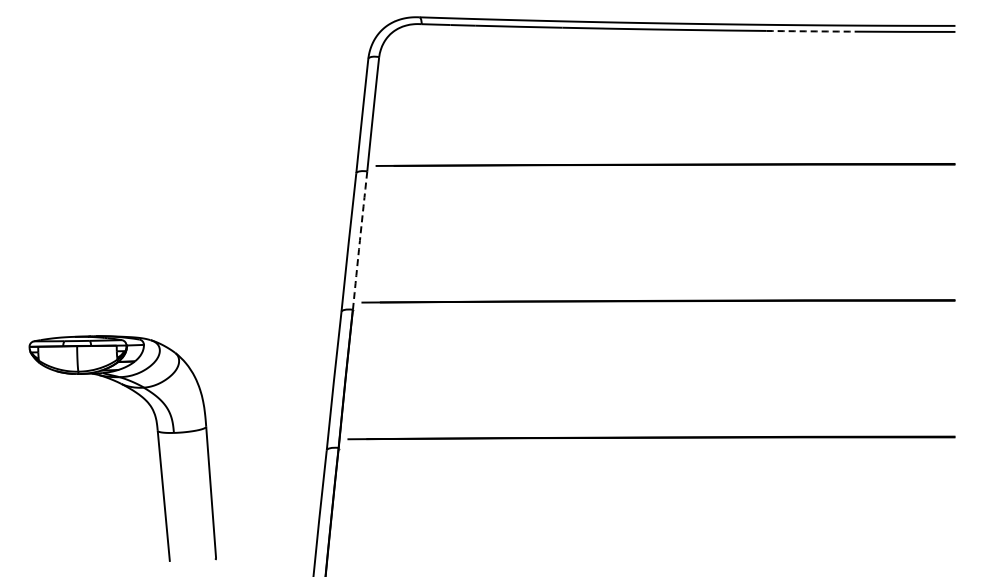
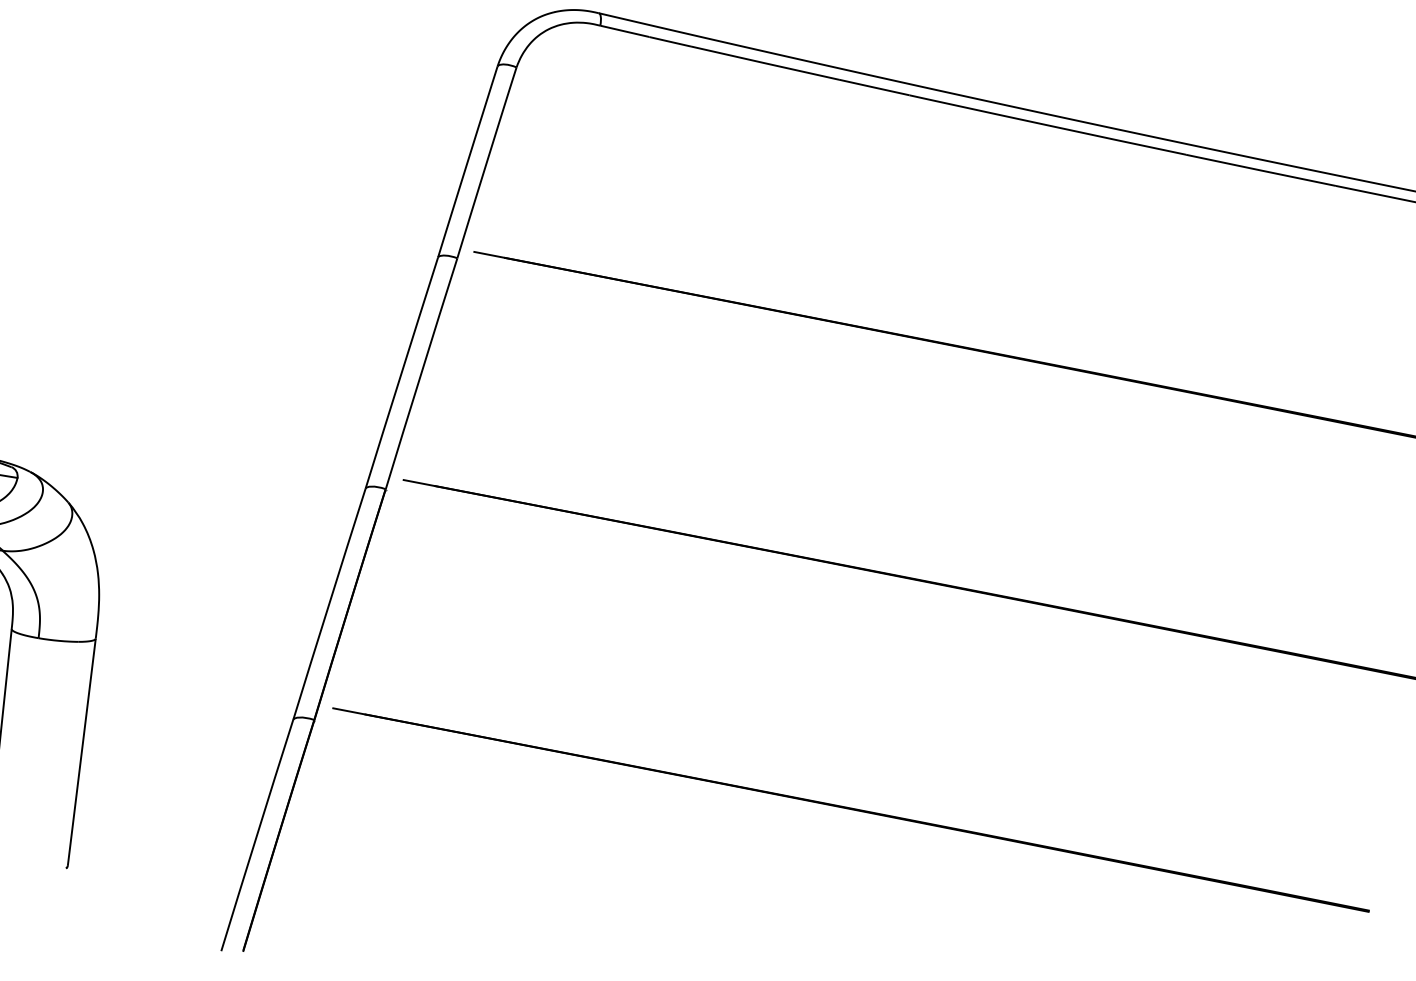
arc: (810, 31) -> (1260, 170), dashed -> solid
arc: (359, 240) -> (420, 373), dashed -> solid

